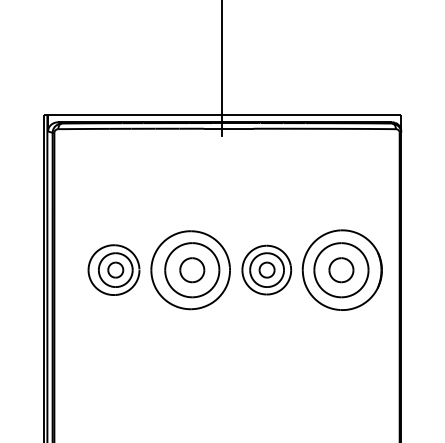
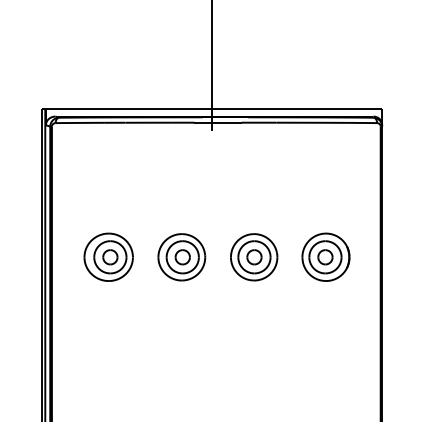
part: (190, 269) -> (181, 256), size x0.62
part: (341, 269) -> (325, 256), size x0.62

